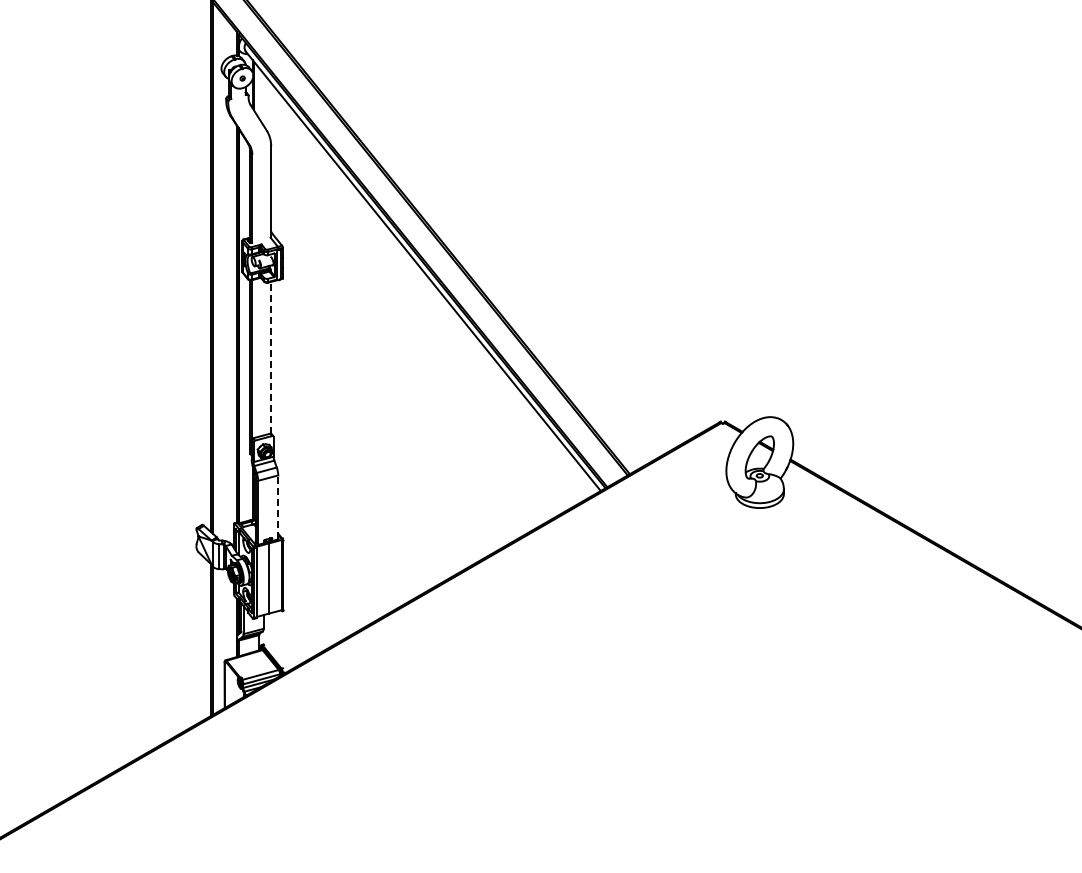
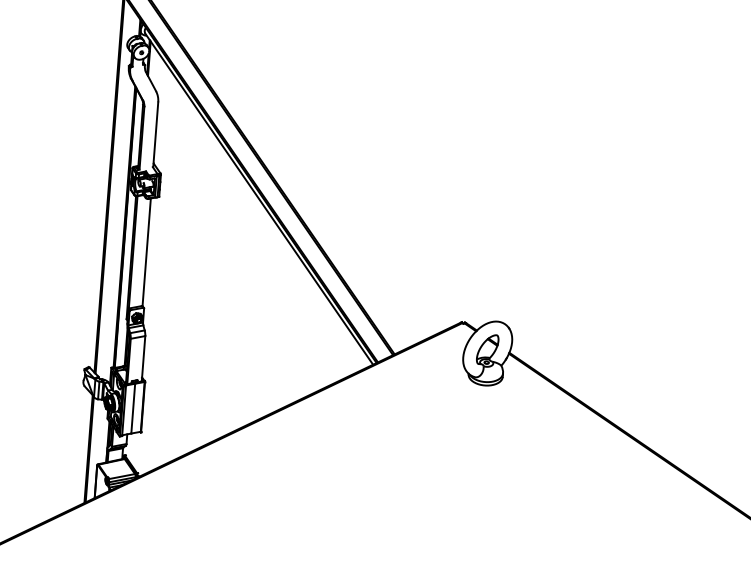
line: (271, 357) -> (146, 252), dashed -> solid
line: (278, 506) -> (143, 358), dashed -> solid

